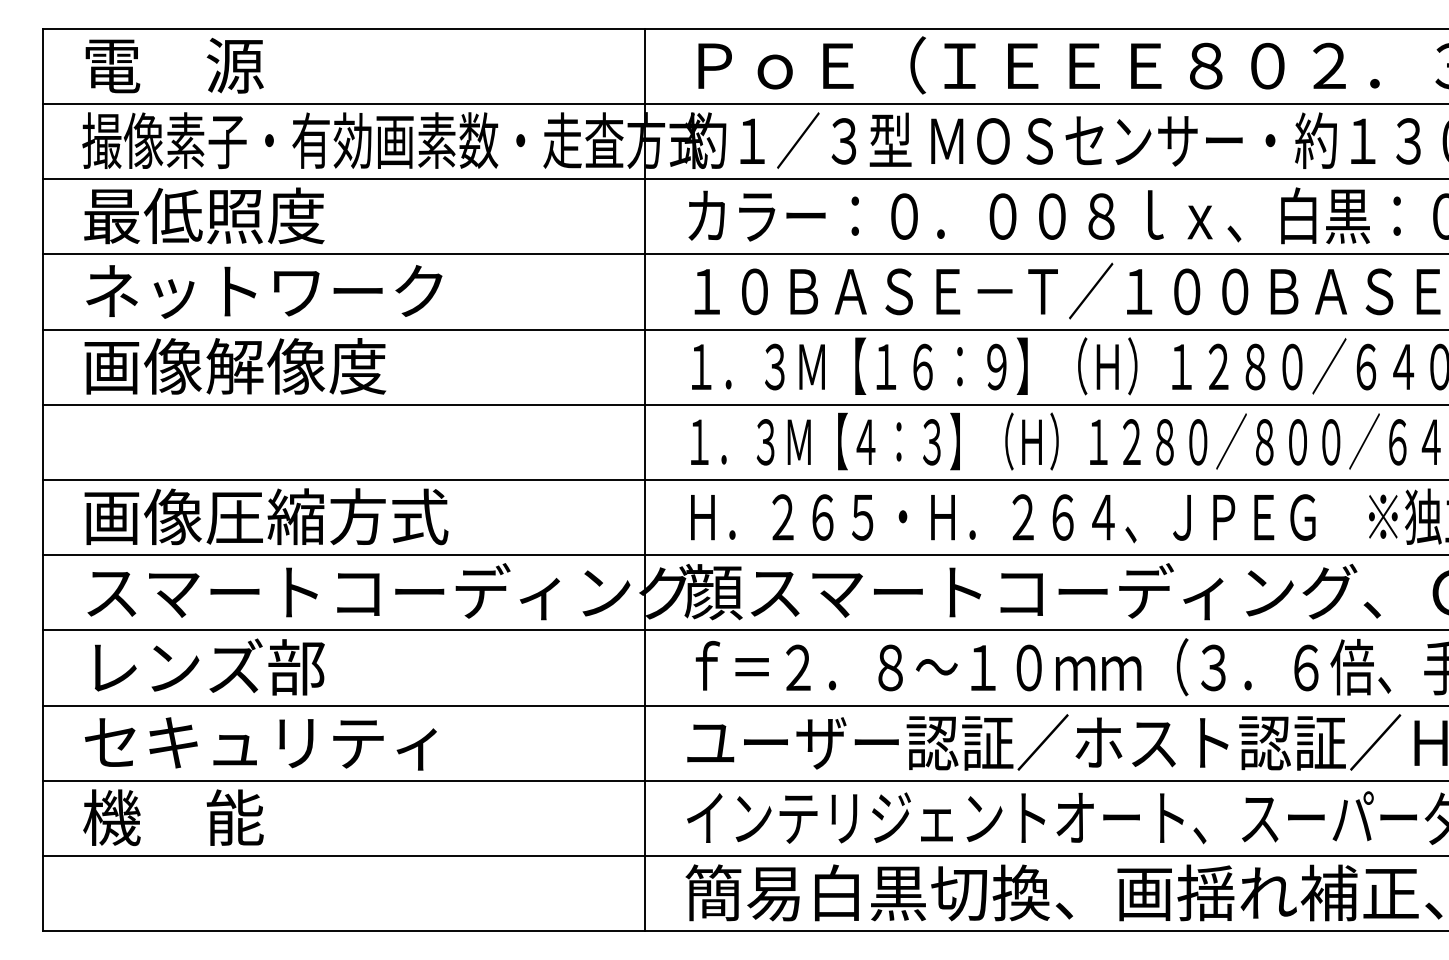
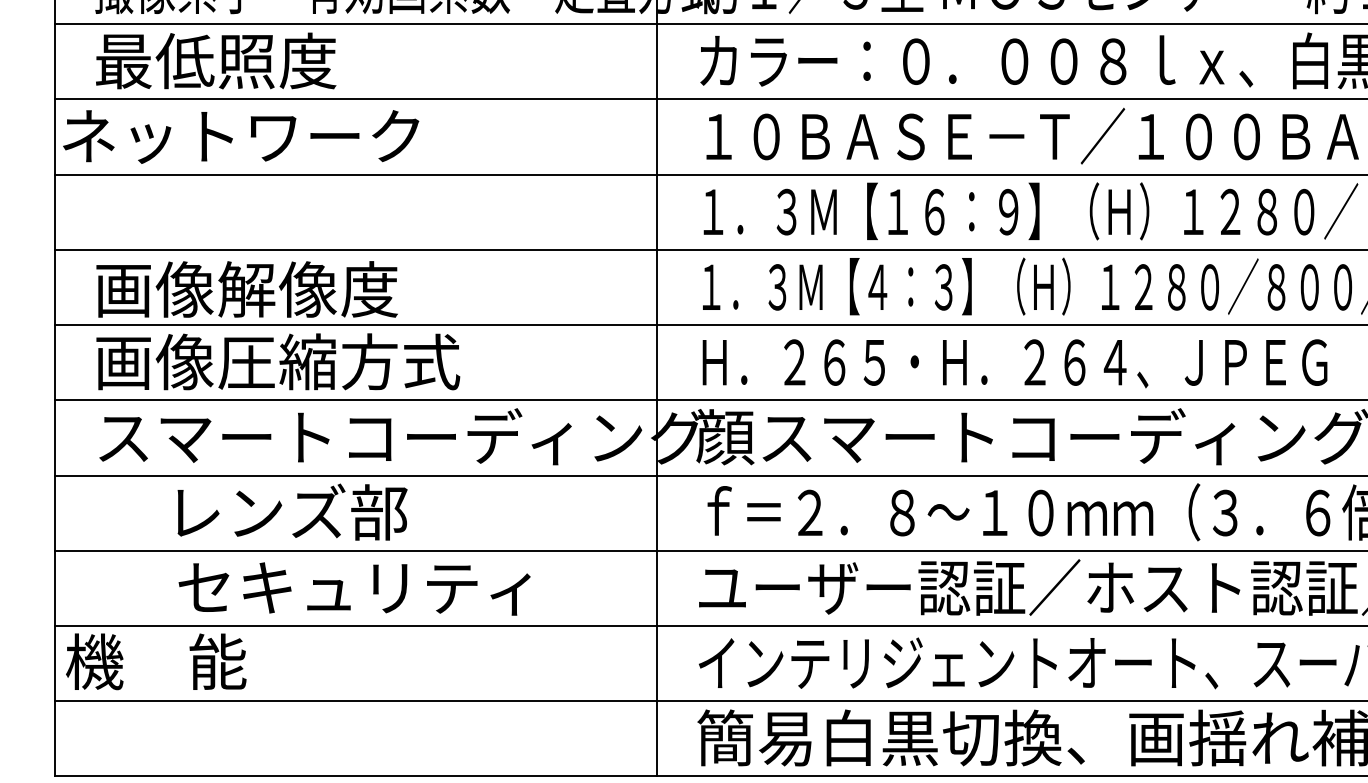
text: (264, 291) -> (241, 136), moved
text: (235, 366) -> (247, 289), moved
text: (209, 666) -> (292, 511), moved
text: (260, 743) -> (354, 588), moved
text: (173, 817) -> (156, 661), moved

